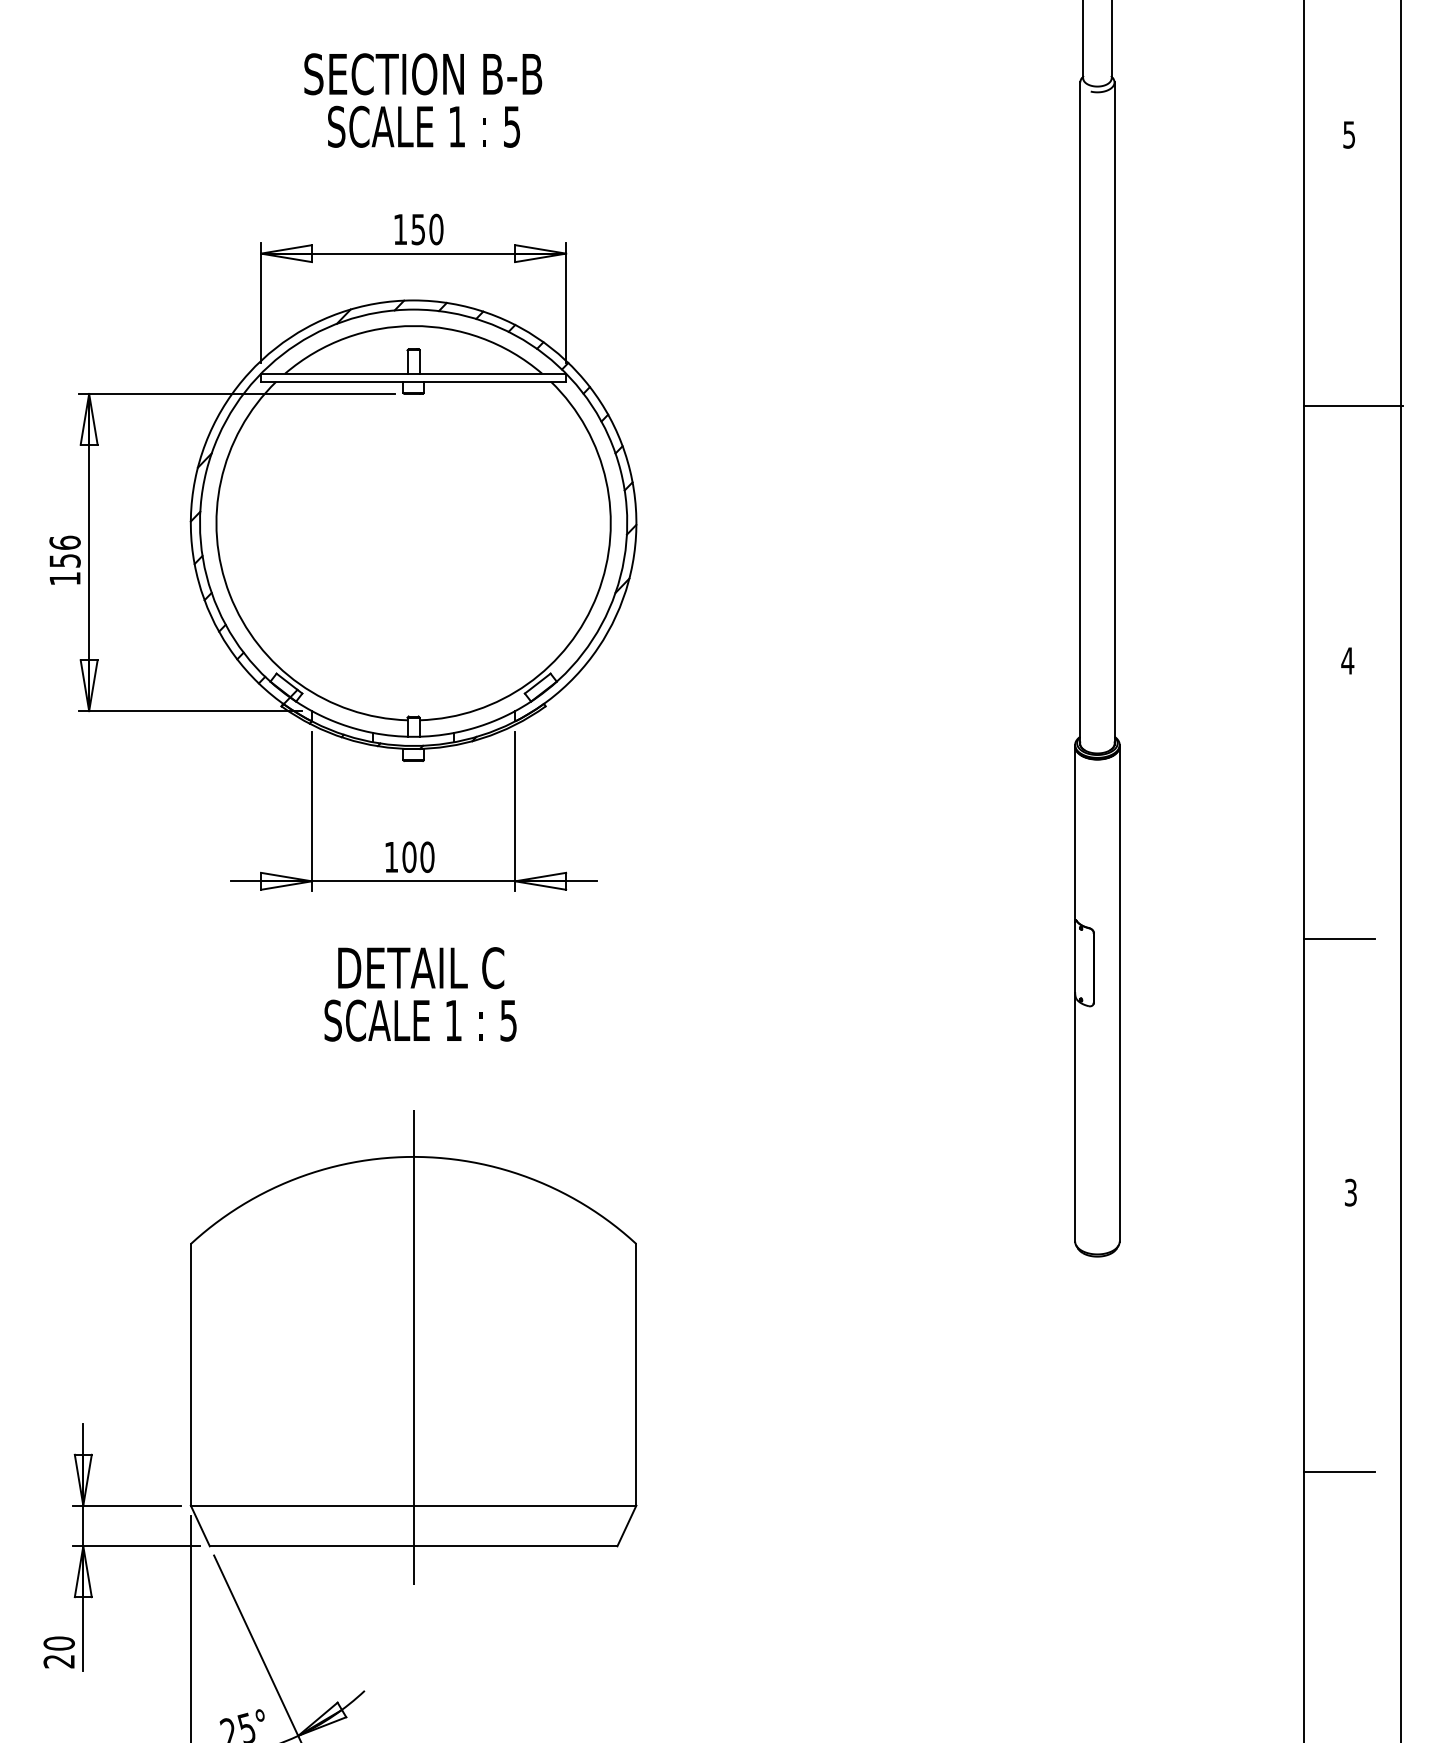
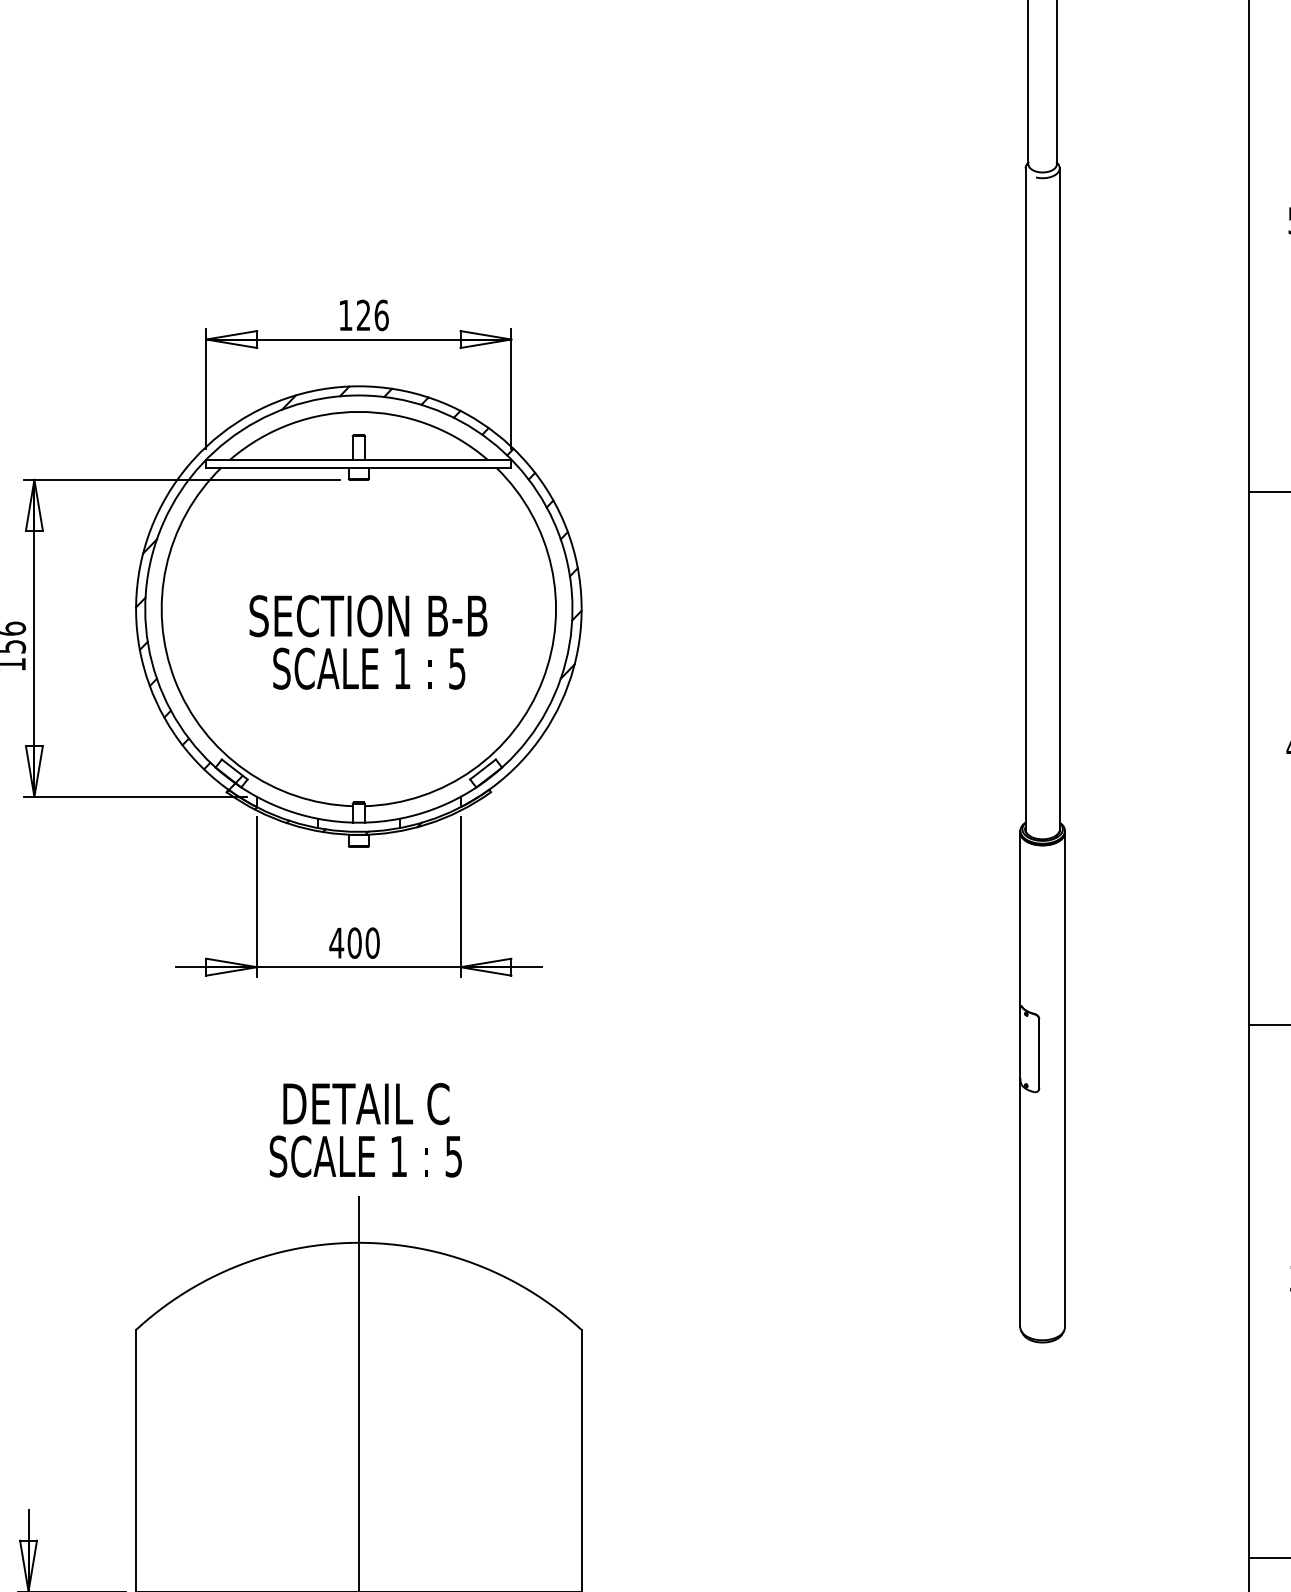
text: (423, 100) -> (368, 642), moved
text: (427, 229) -> (372, 315), 150 -> 126
text: (391, 857) -> (336, 943), 100 -> 400
text: (420, 994) -> (365, 1130), moved

